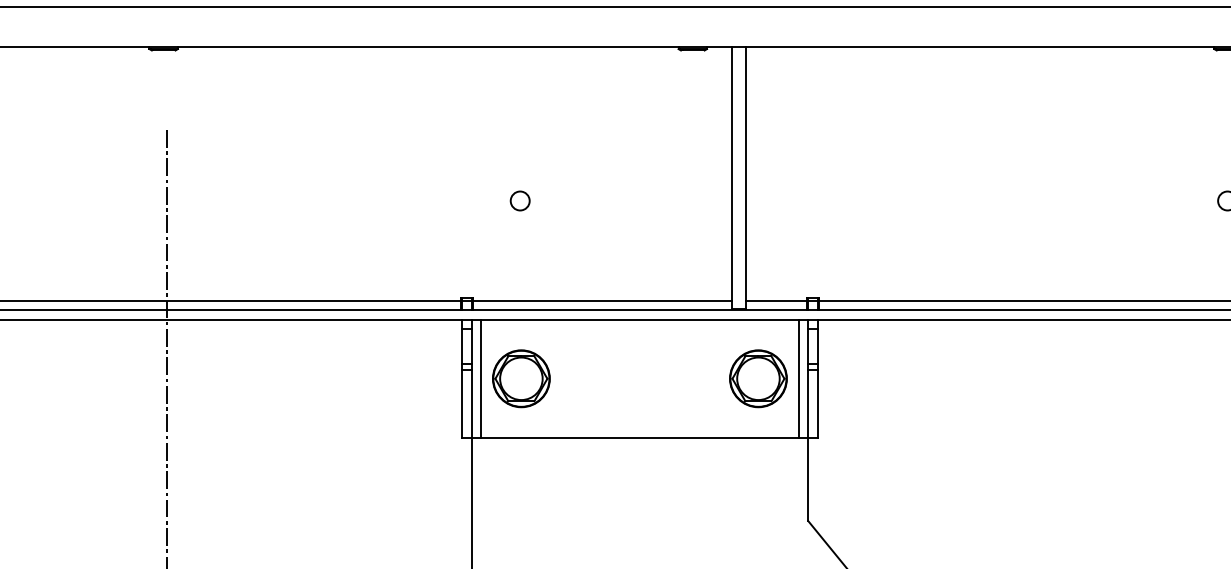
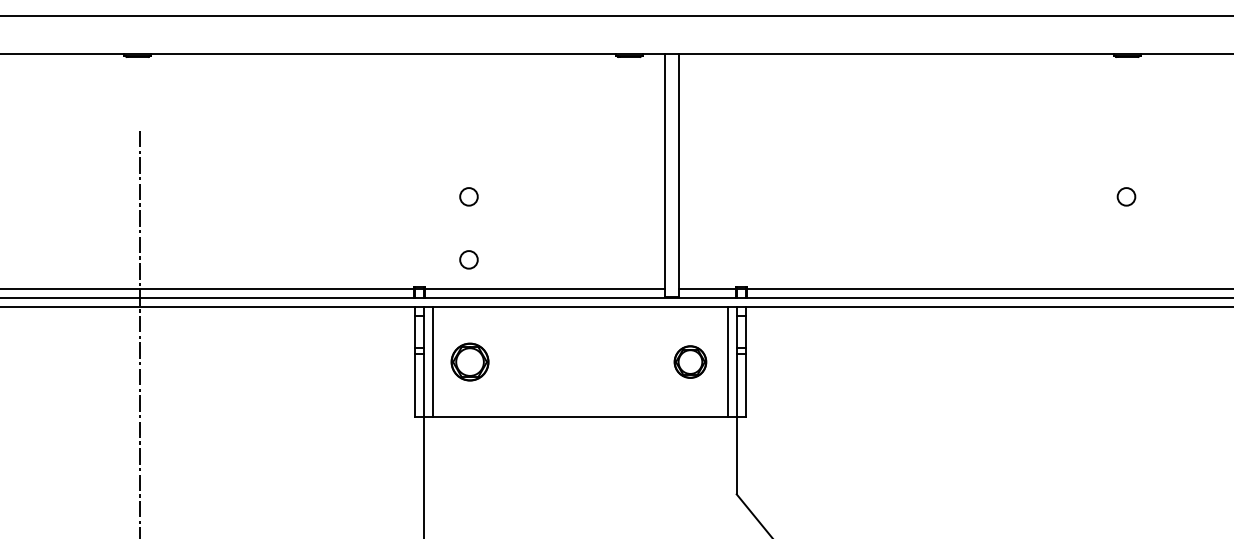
circle: (519, 268) -> (468, 259), added
part: (520, 378) -> (469, 361), size x0.7
part: (758, 378) -> (690, 361), size x0.6

